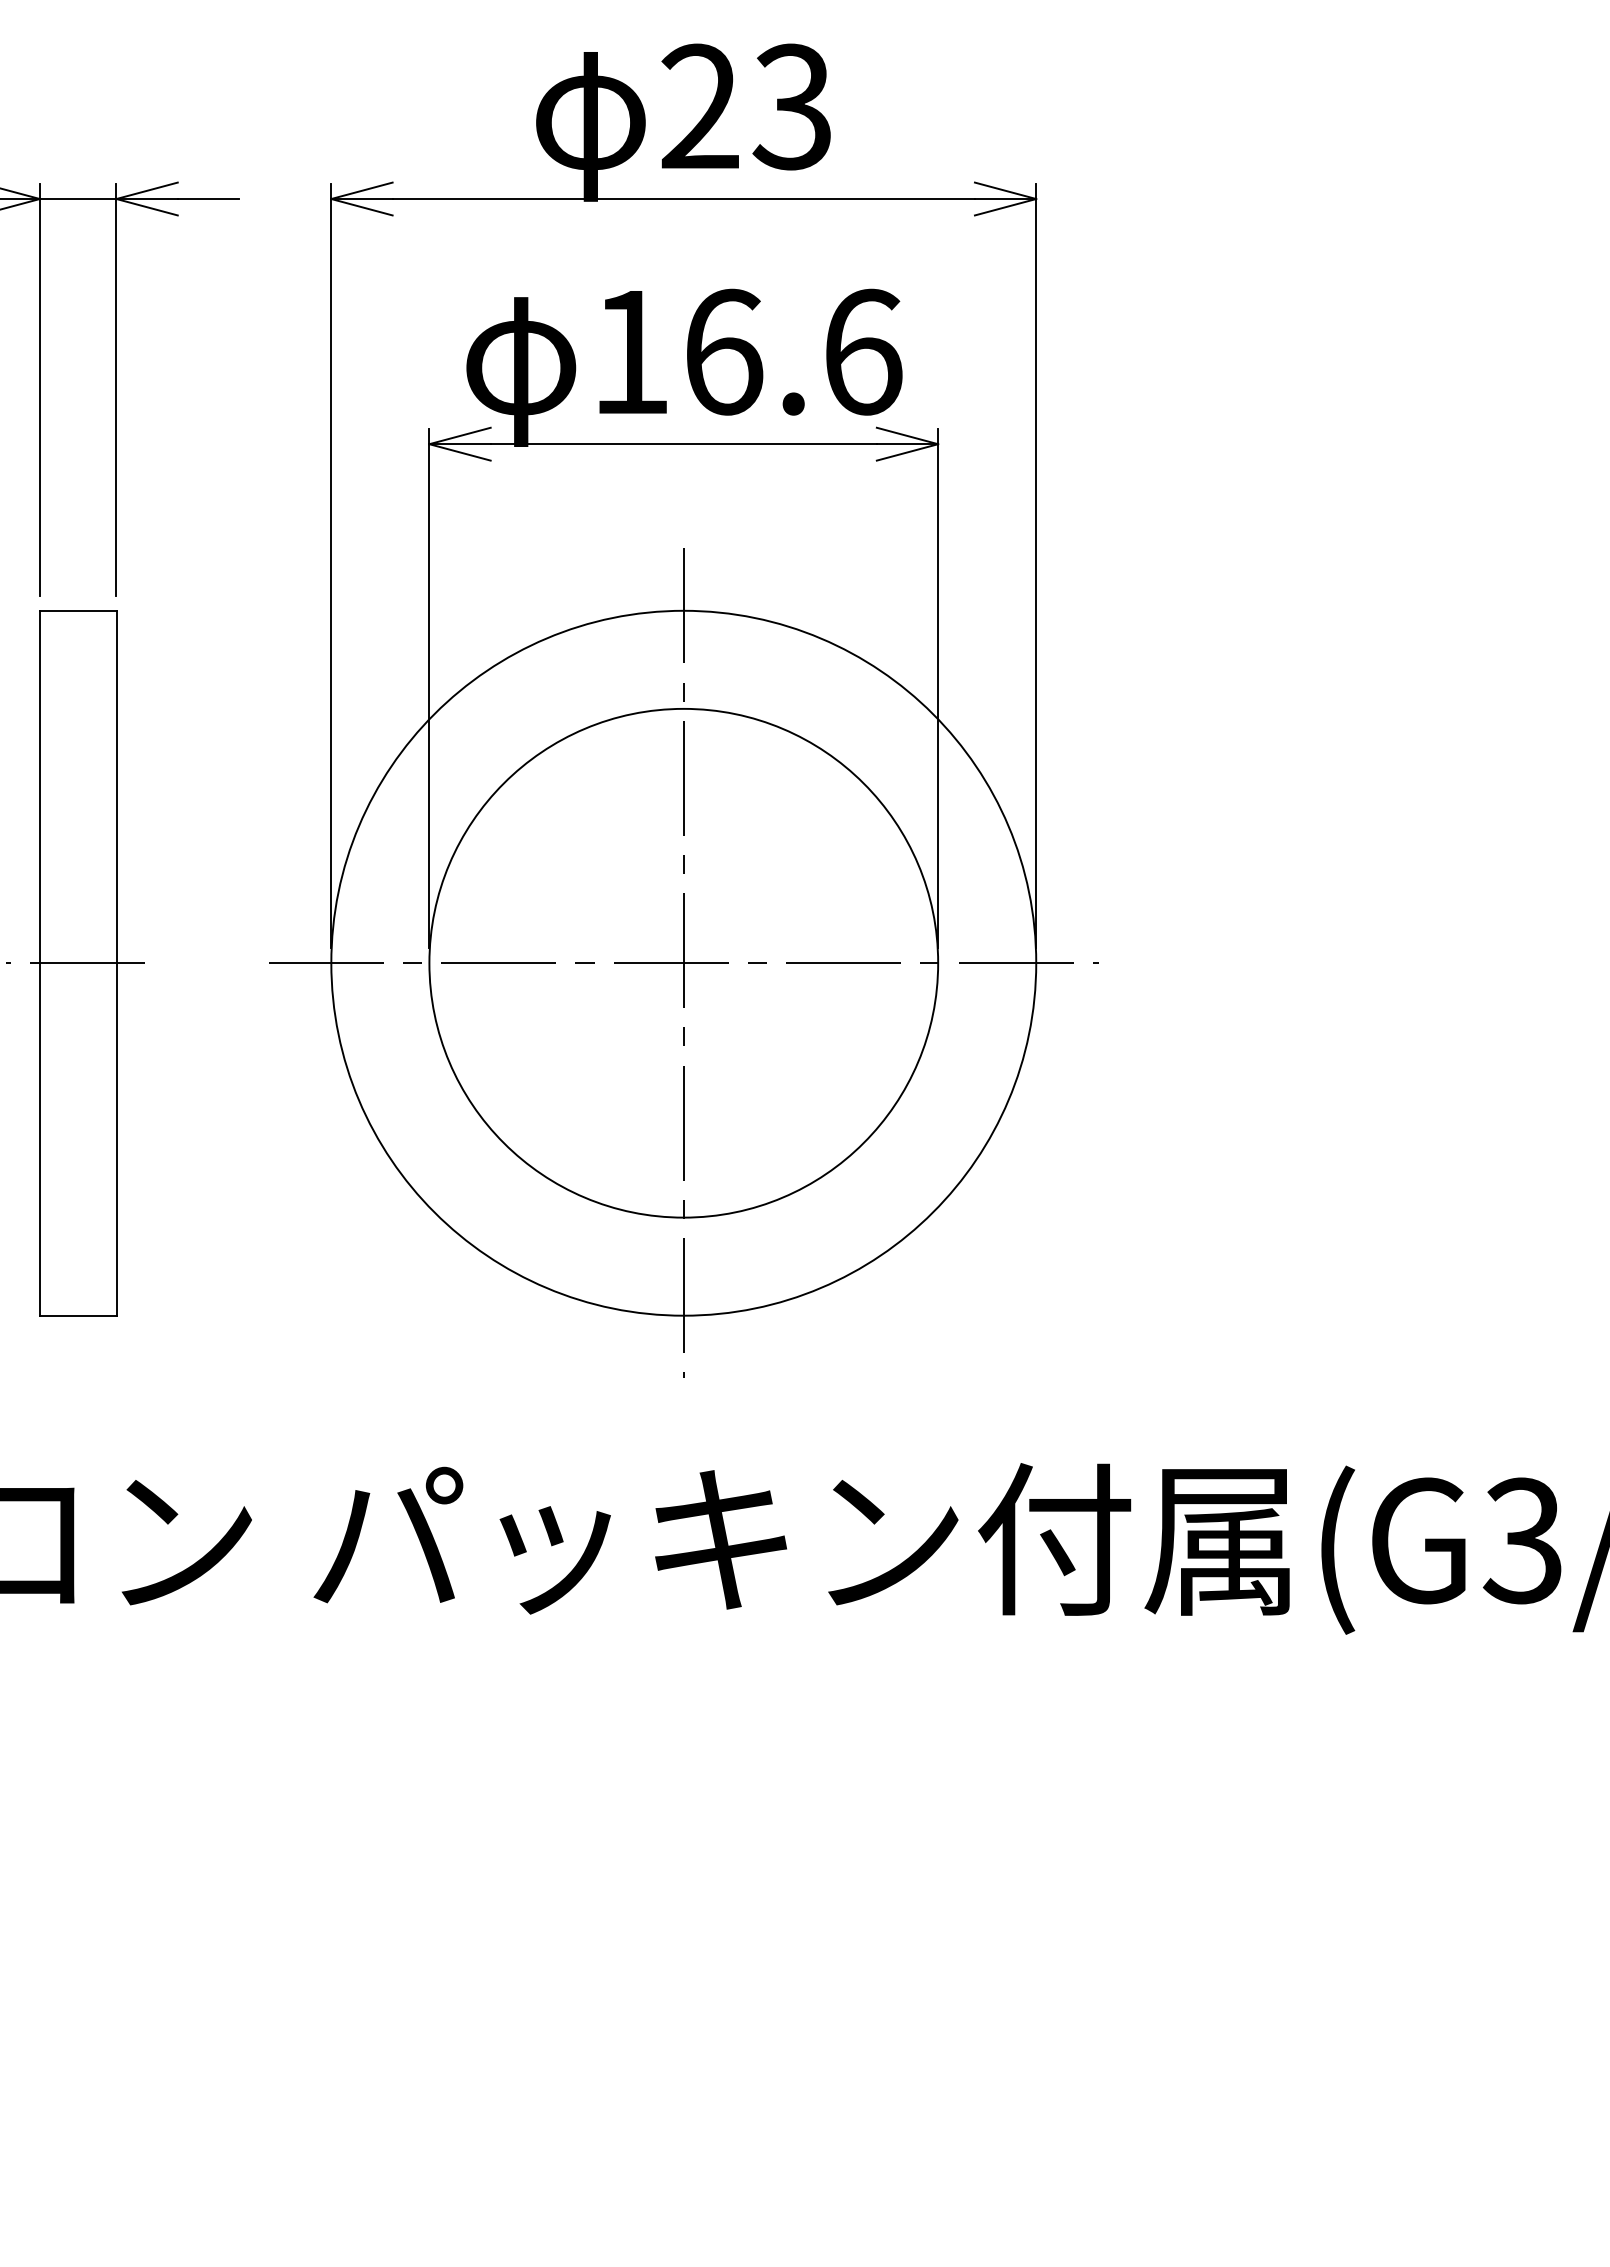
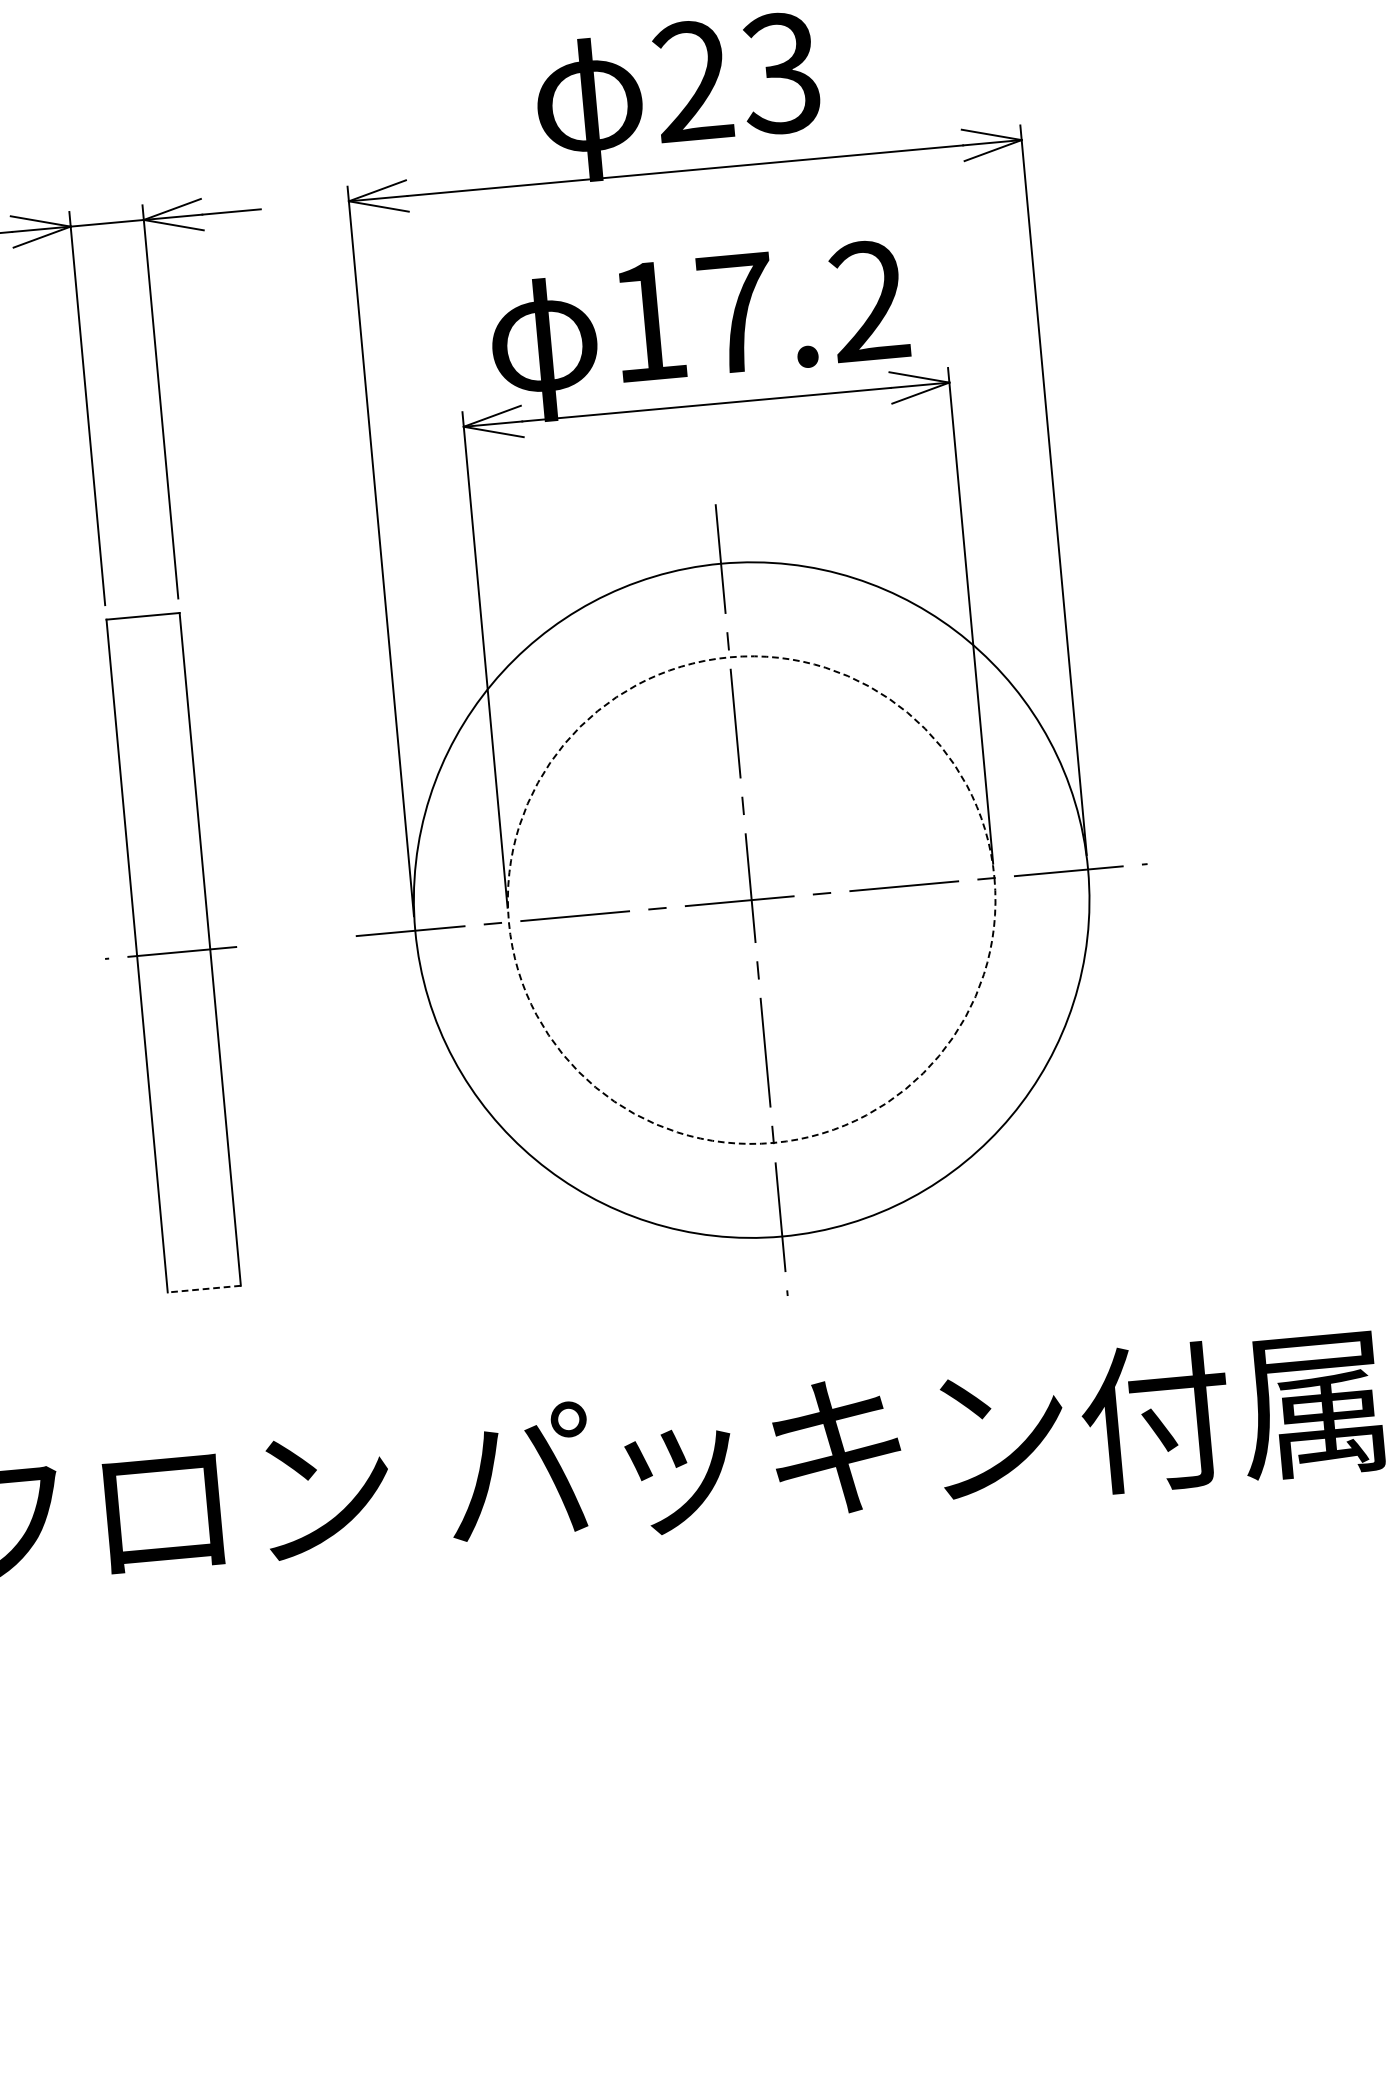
text: (793, 351) -> (803, 306), 16.6 -> 17.2
circle: (683, 962) -> (751, 899), solid -> dashed
line: (77, 1315) -> (203, 1288), solid -> dashed

